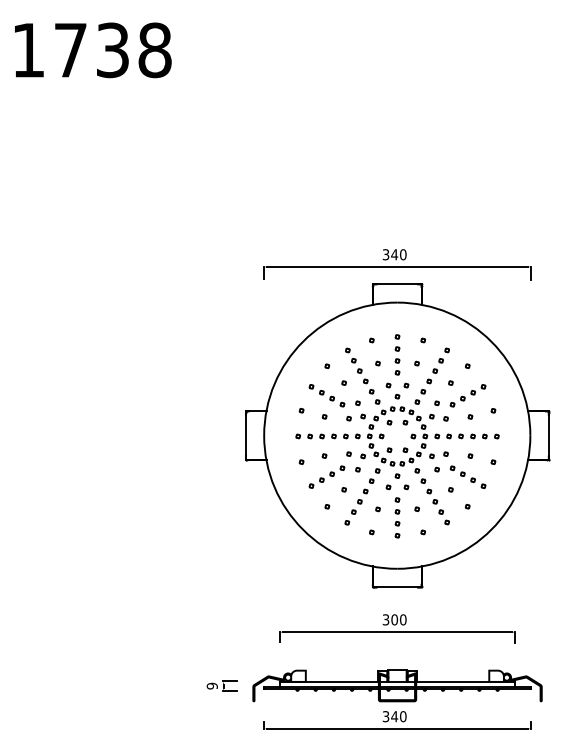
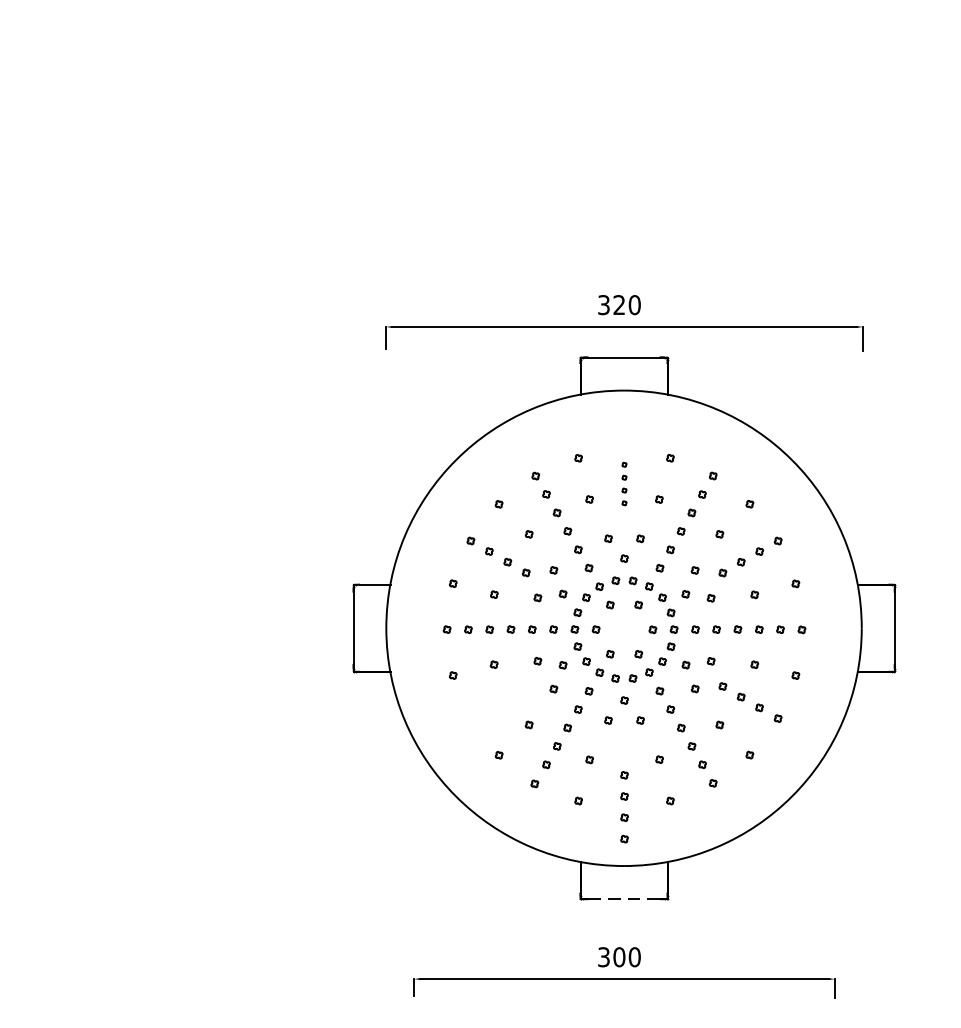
text: (394, 254) -> (619, 304), 340 -> 320
part: (397, 354) -> (624, 483), size x0.6
part: (326, 476) -> (497, 701), removed
part: (397, 517) -> (624, 806), moved
line: (397, 587) -> (624, 899), solid -> dashed

